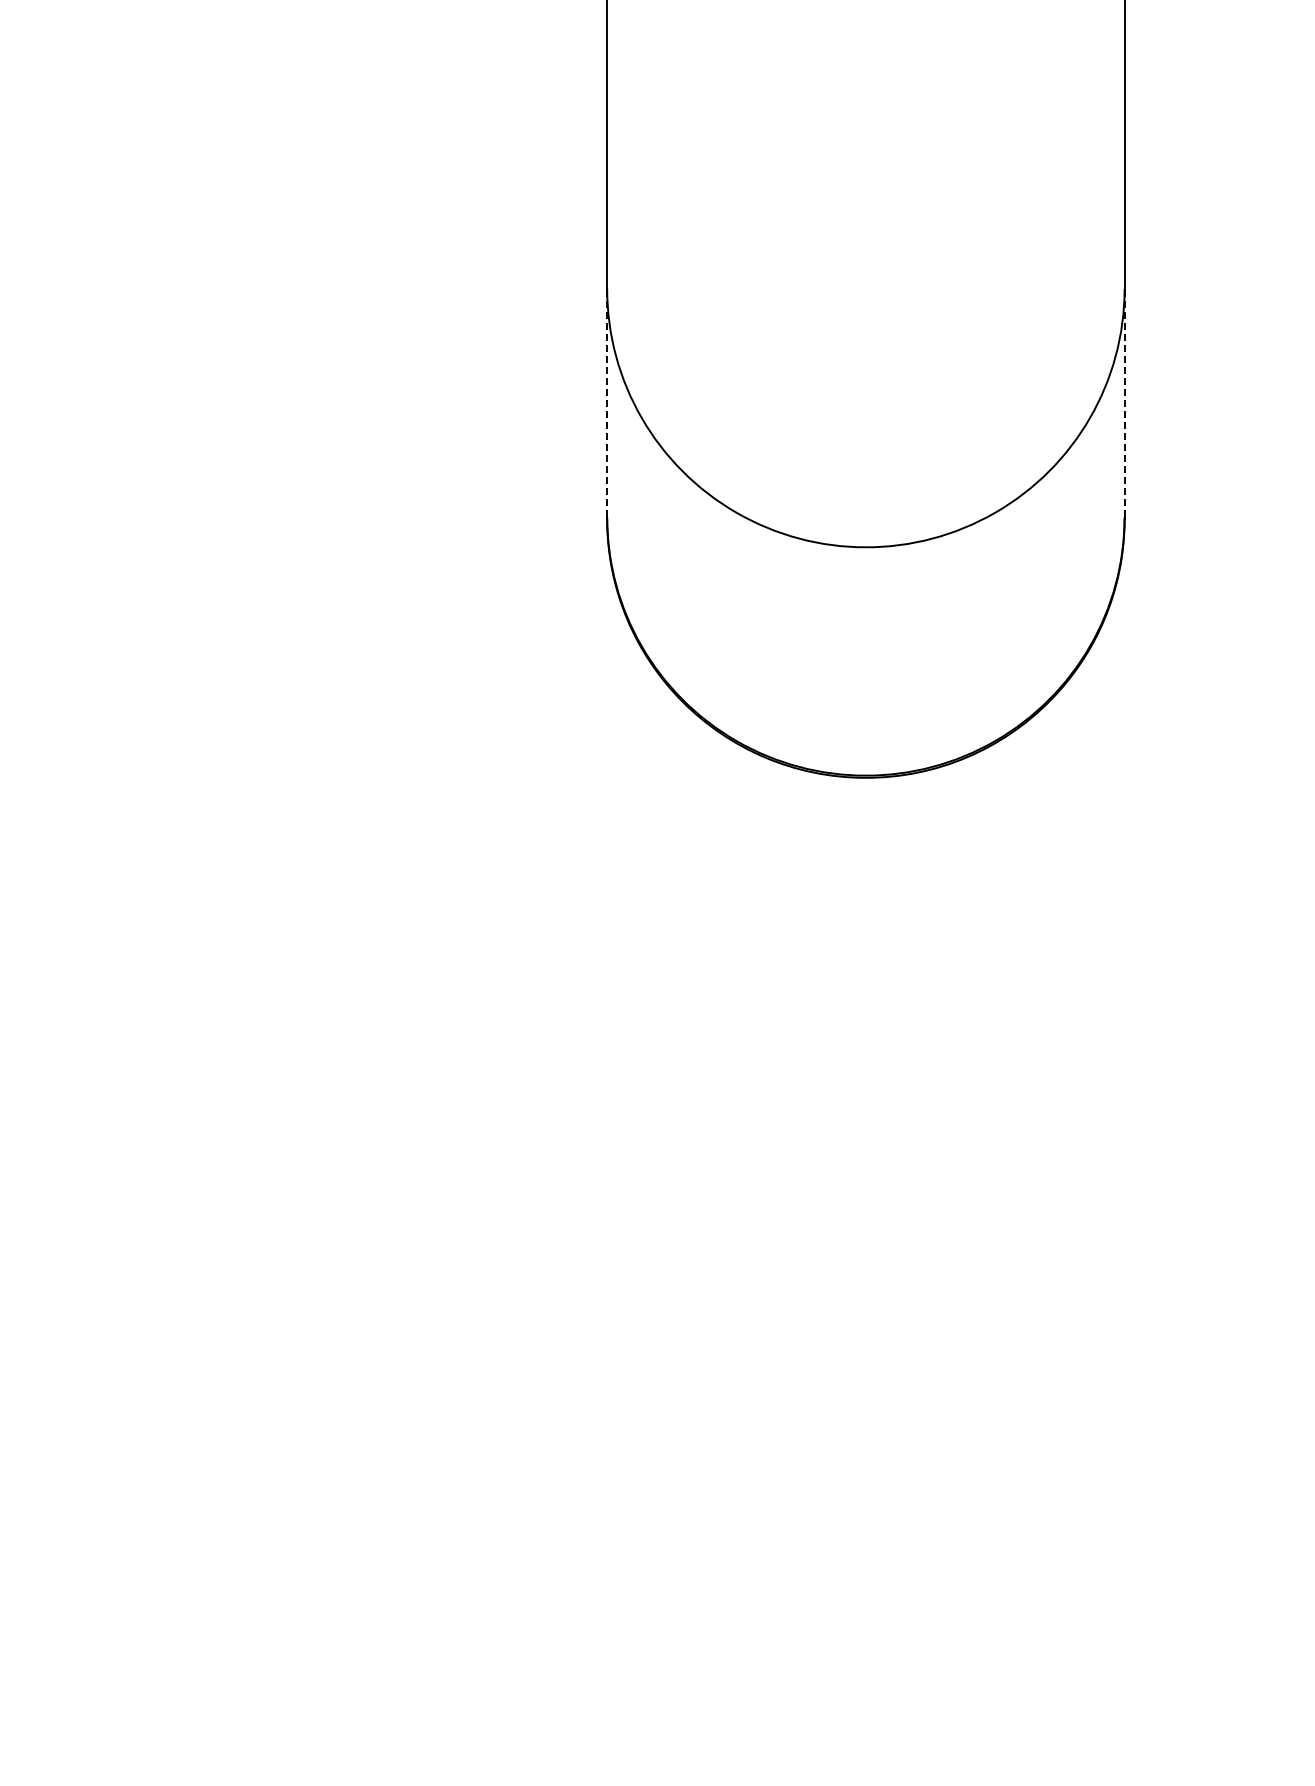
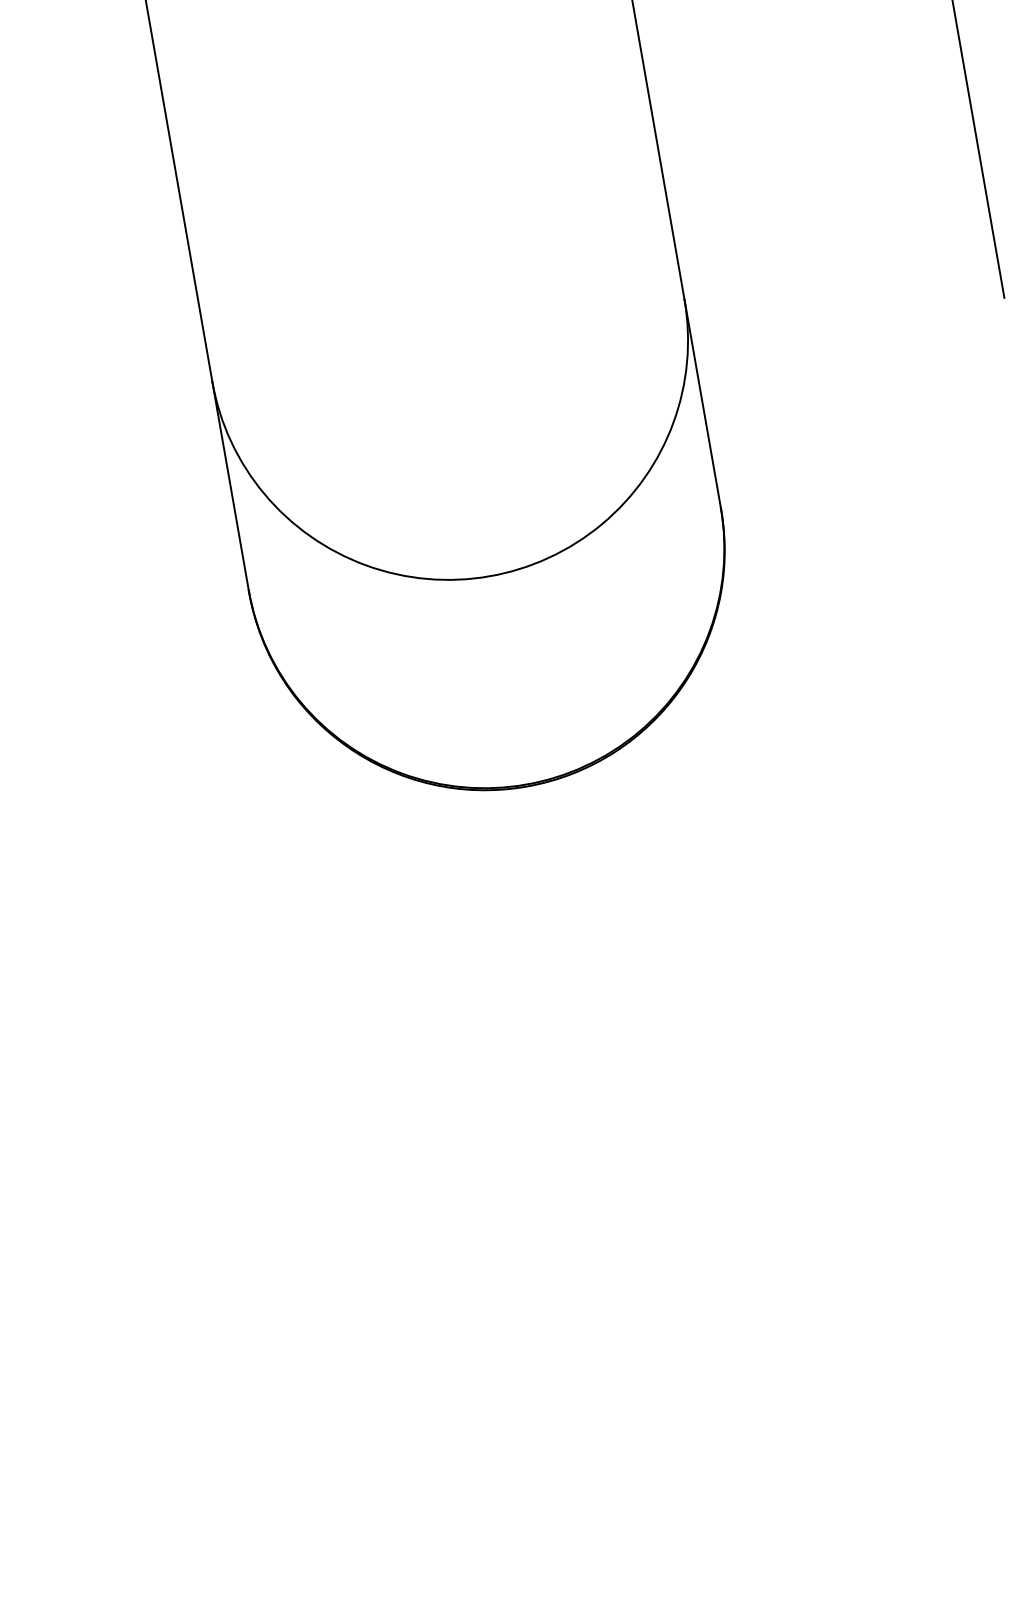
line: (607, 402) -> (230, 485), dashed -> solid
line: (1124, 402) -> (702, 403), dashed -> solid

